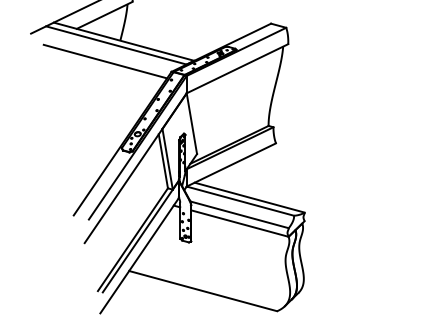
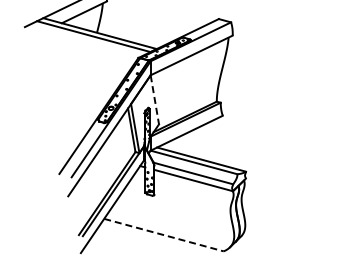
line: (104, 61) -> (84, 49), removed
line: (191, 123) -> (154, 99), solid -> dashed
line: (202, 291) -> (163, 235), solid -> dashed

